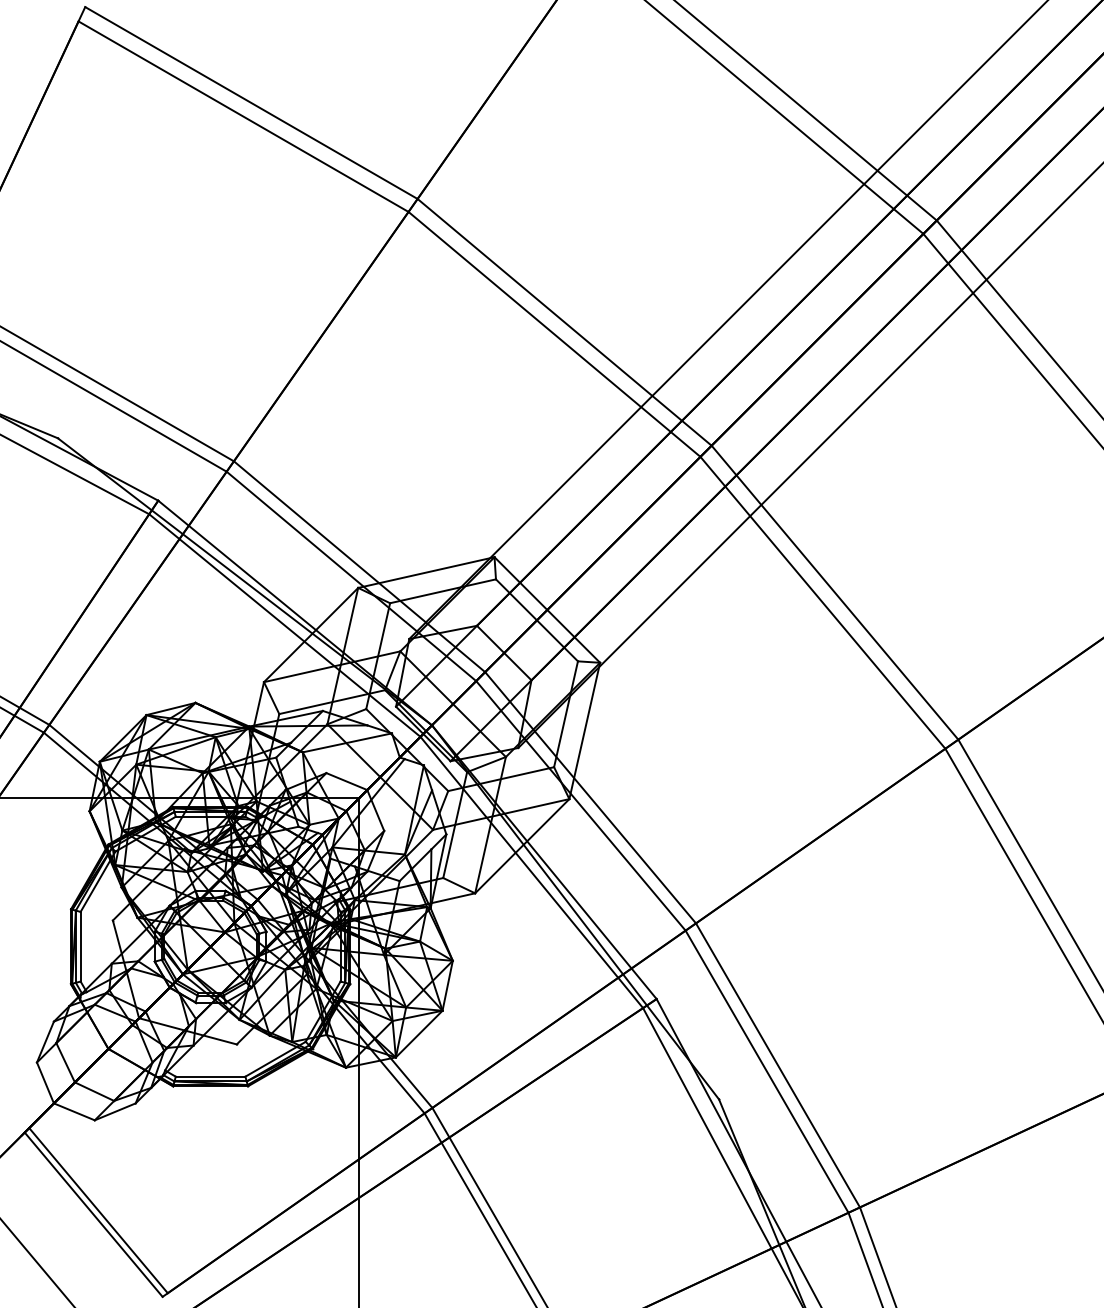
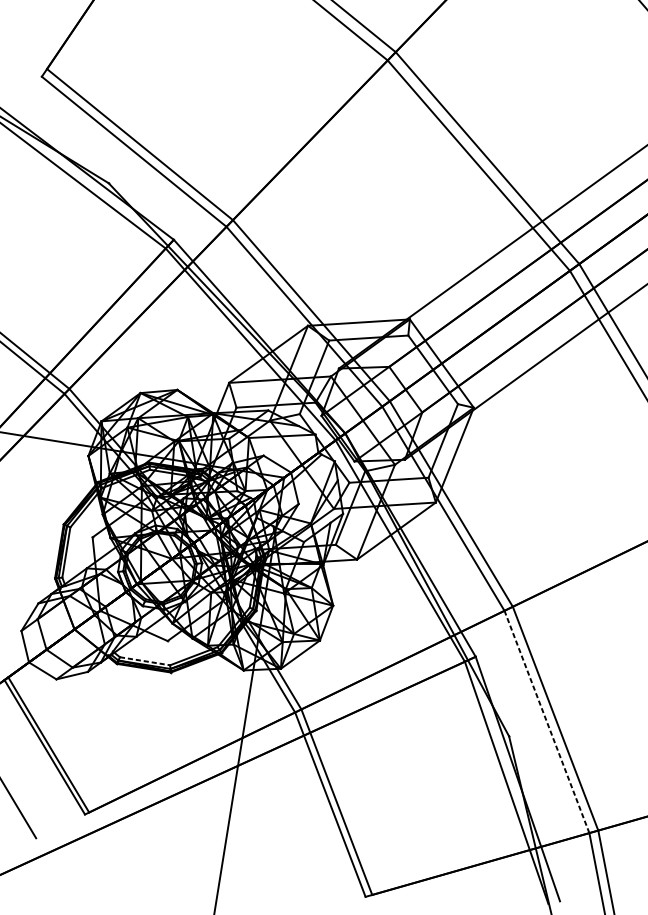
line: (767, 1071) -> (547, 721), solid -> dashed
line: (210, 1076) -> (145, 661), solid -> dashed

